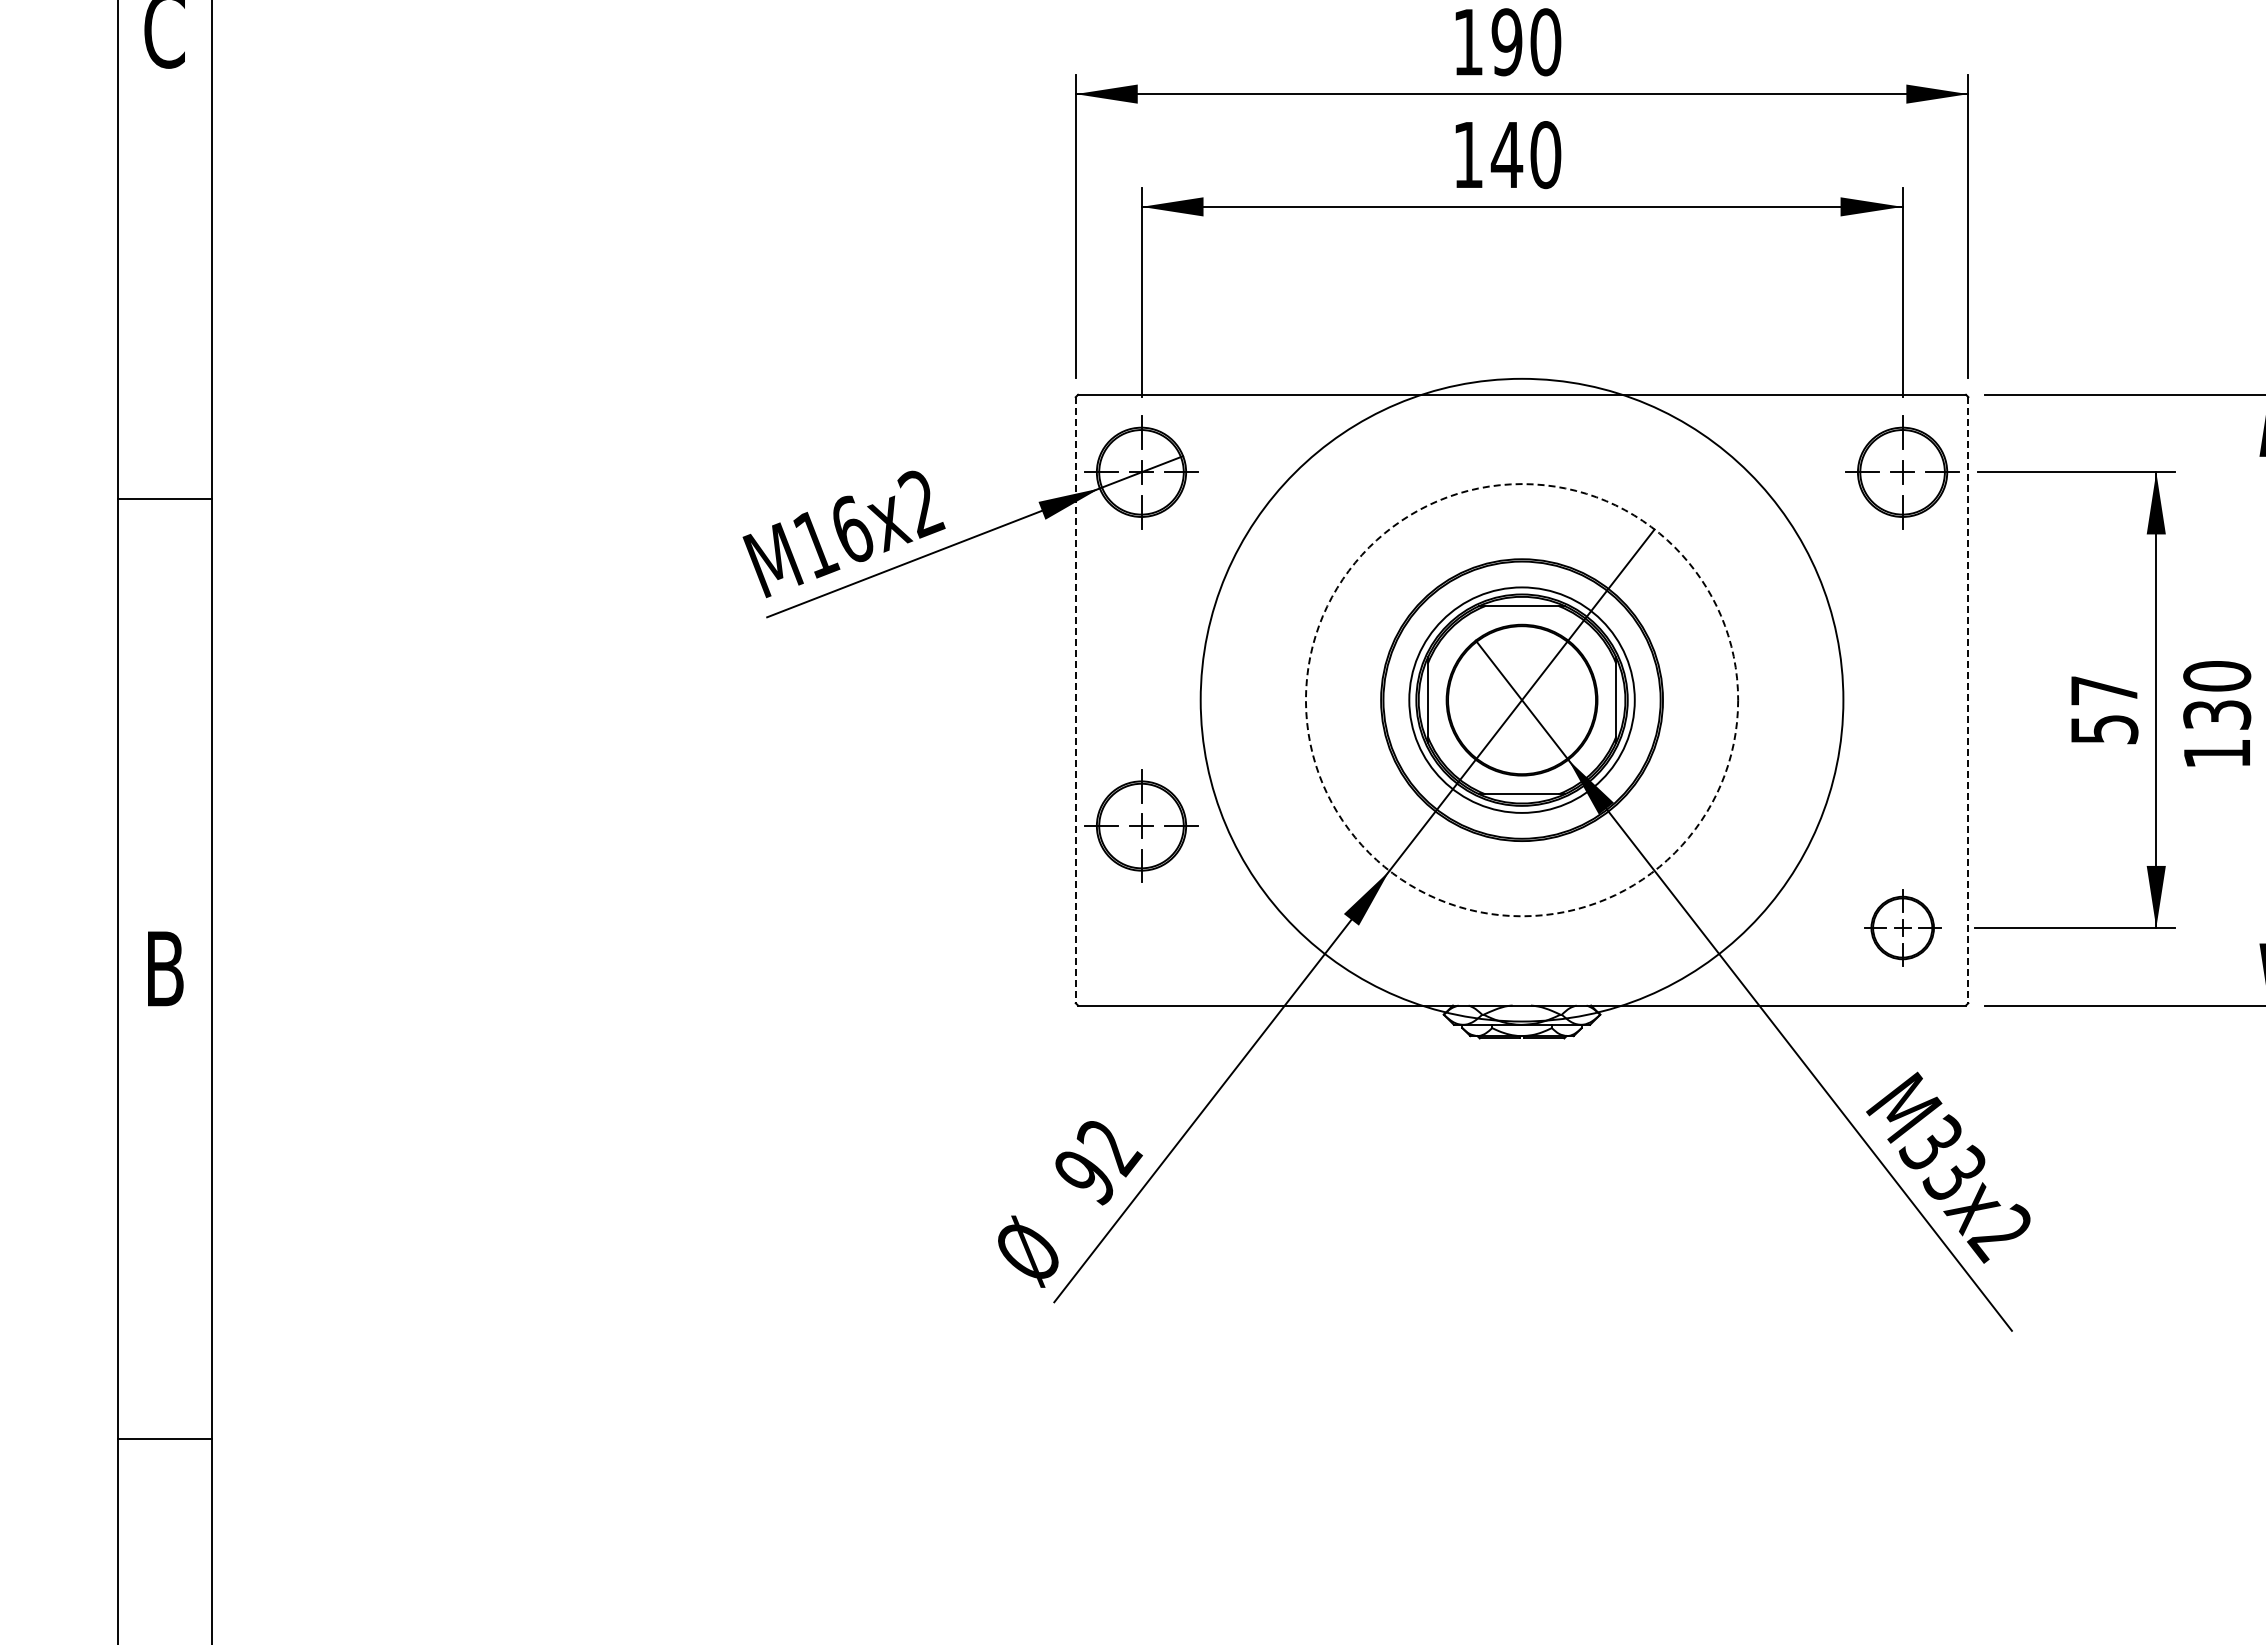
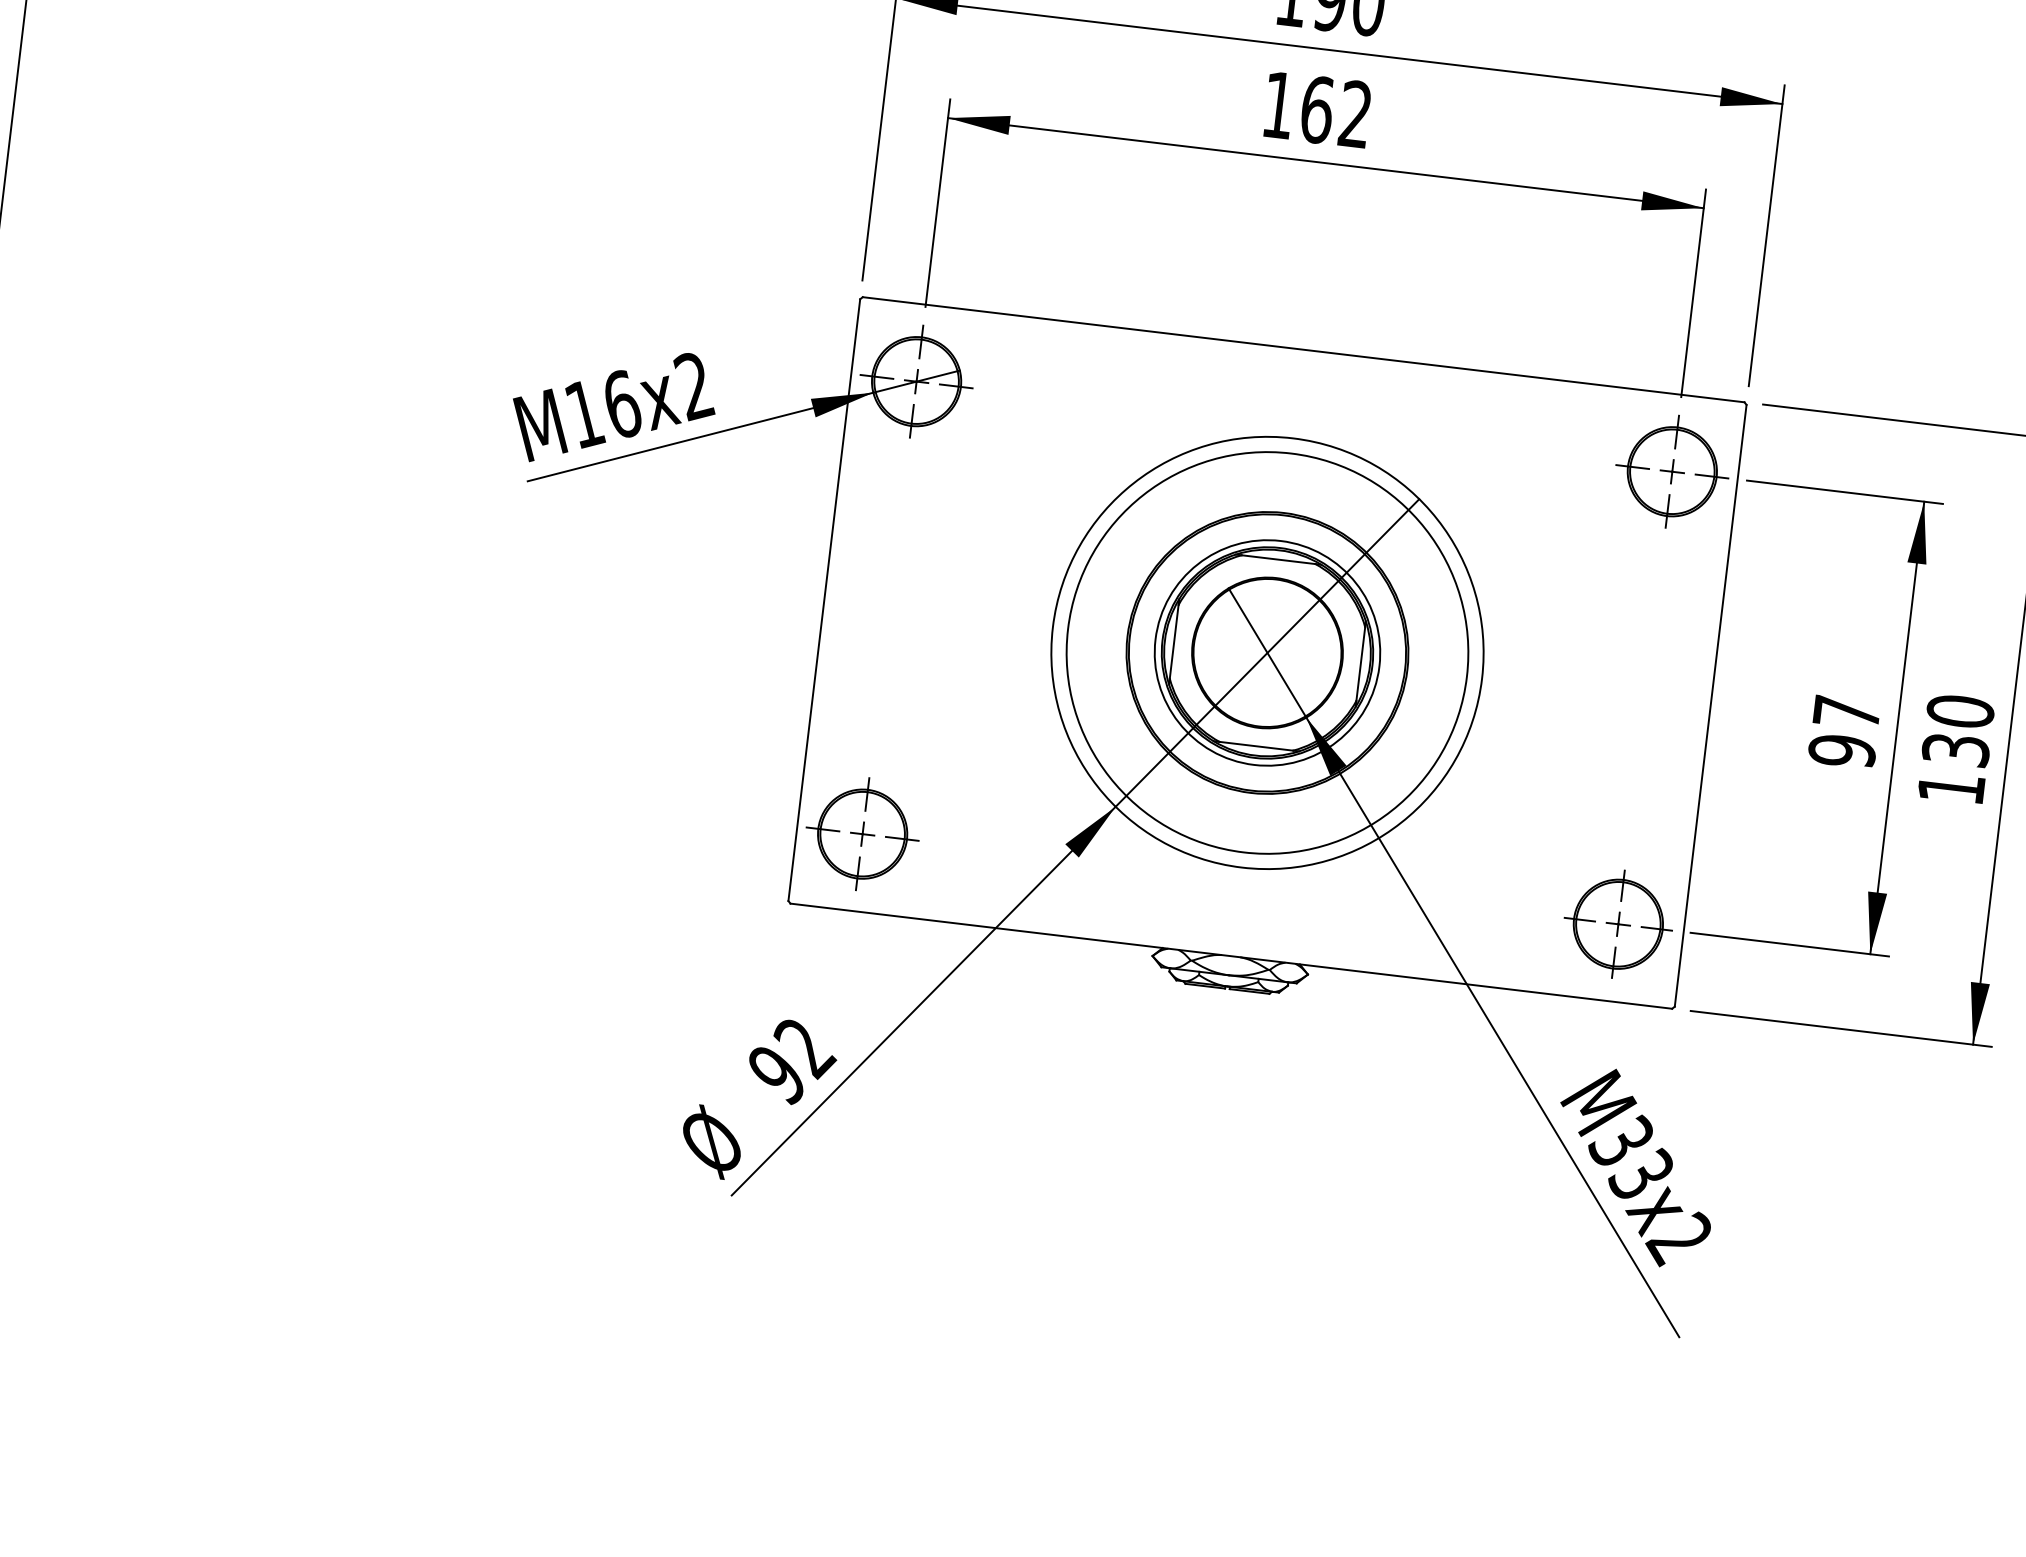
text: (1525, 155) -> (1335, 112), 140 -> 162
line: (1075, 700) -> (824, 600), dashed -> solid
circle: (1521, 700) -> (1266, 653), dashed -> solid
circle: (1521, 700) -> (1266, 653), size x0.62
line: (1968, 700) -> (1710, 706), dashed -> solid
text: (2104, 729) -> (1842, 751), 57 -> 97
part: (1141, 825) -> (862, 833), moved
part: (1902, 927) -> (1618, 923), size x1.43

